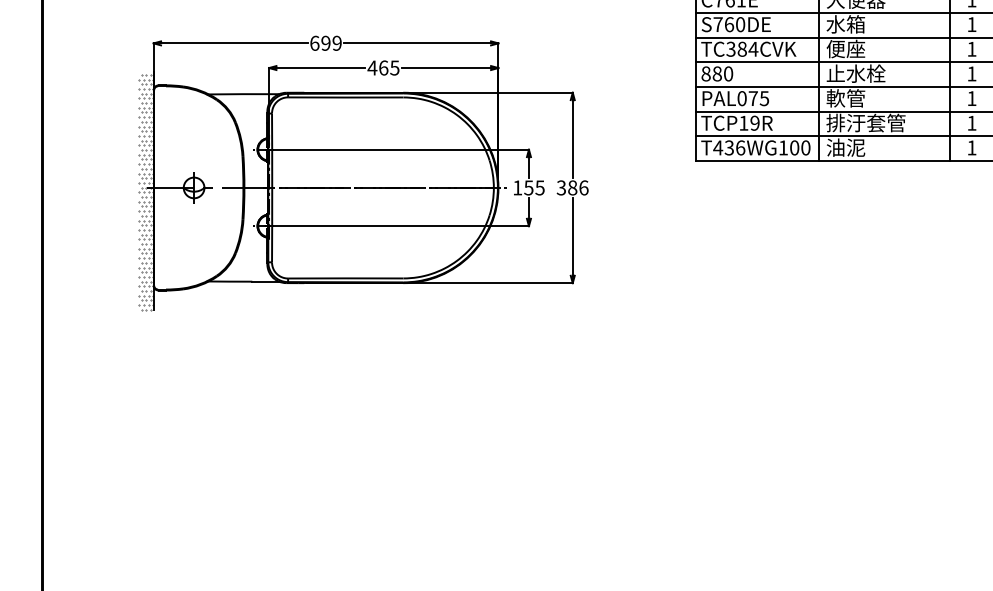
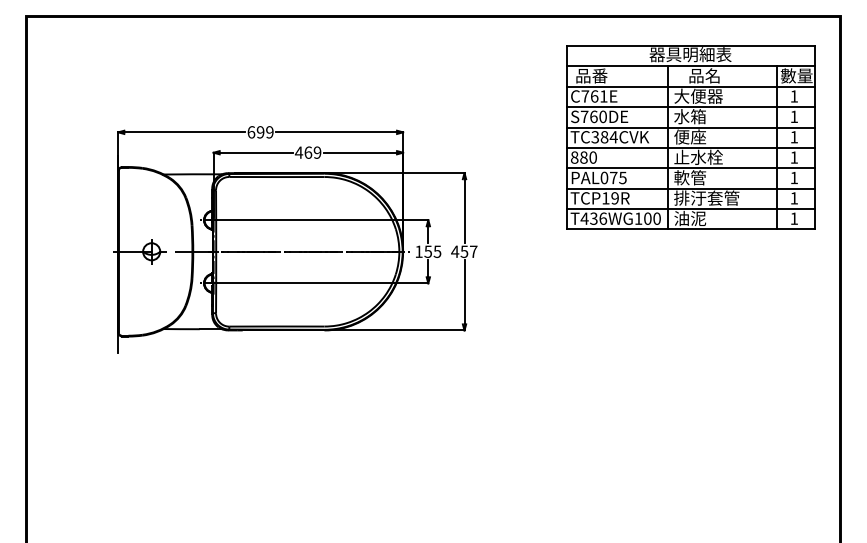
text: (394, 67) -> (317, 152), 465 -> 469
text: (572, 187) -> (464, 251), 386 -> 457
hatch: (145, 192) -> (111, 255), removed

